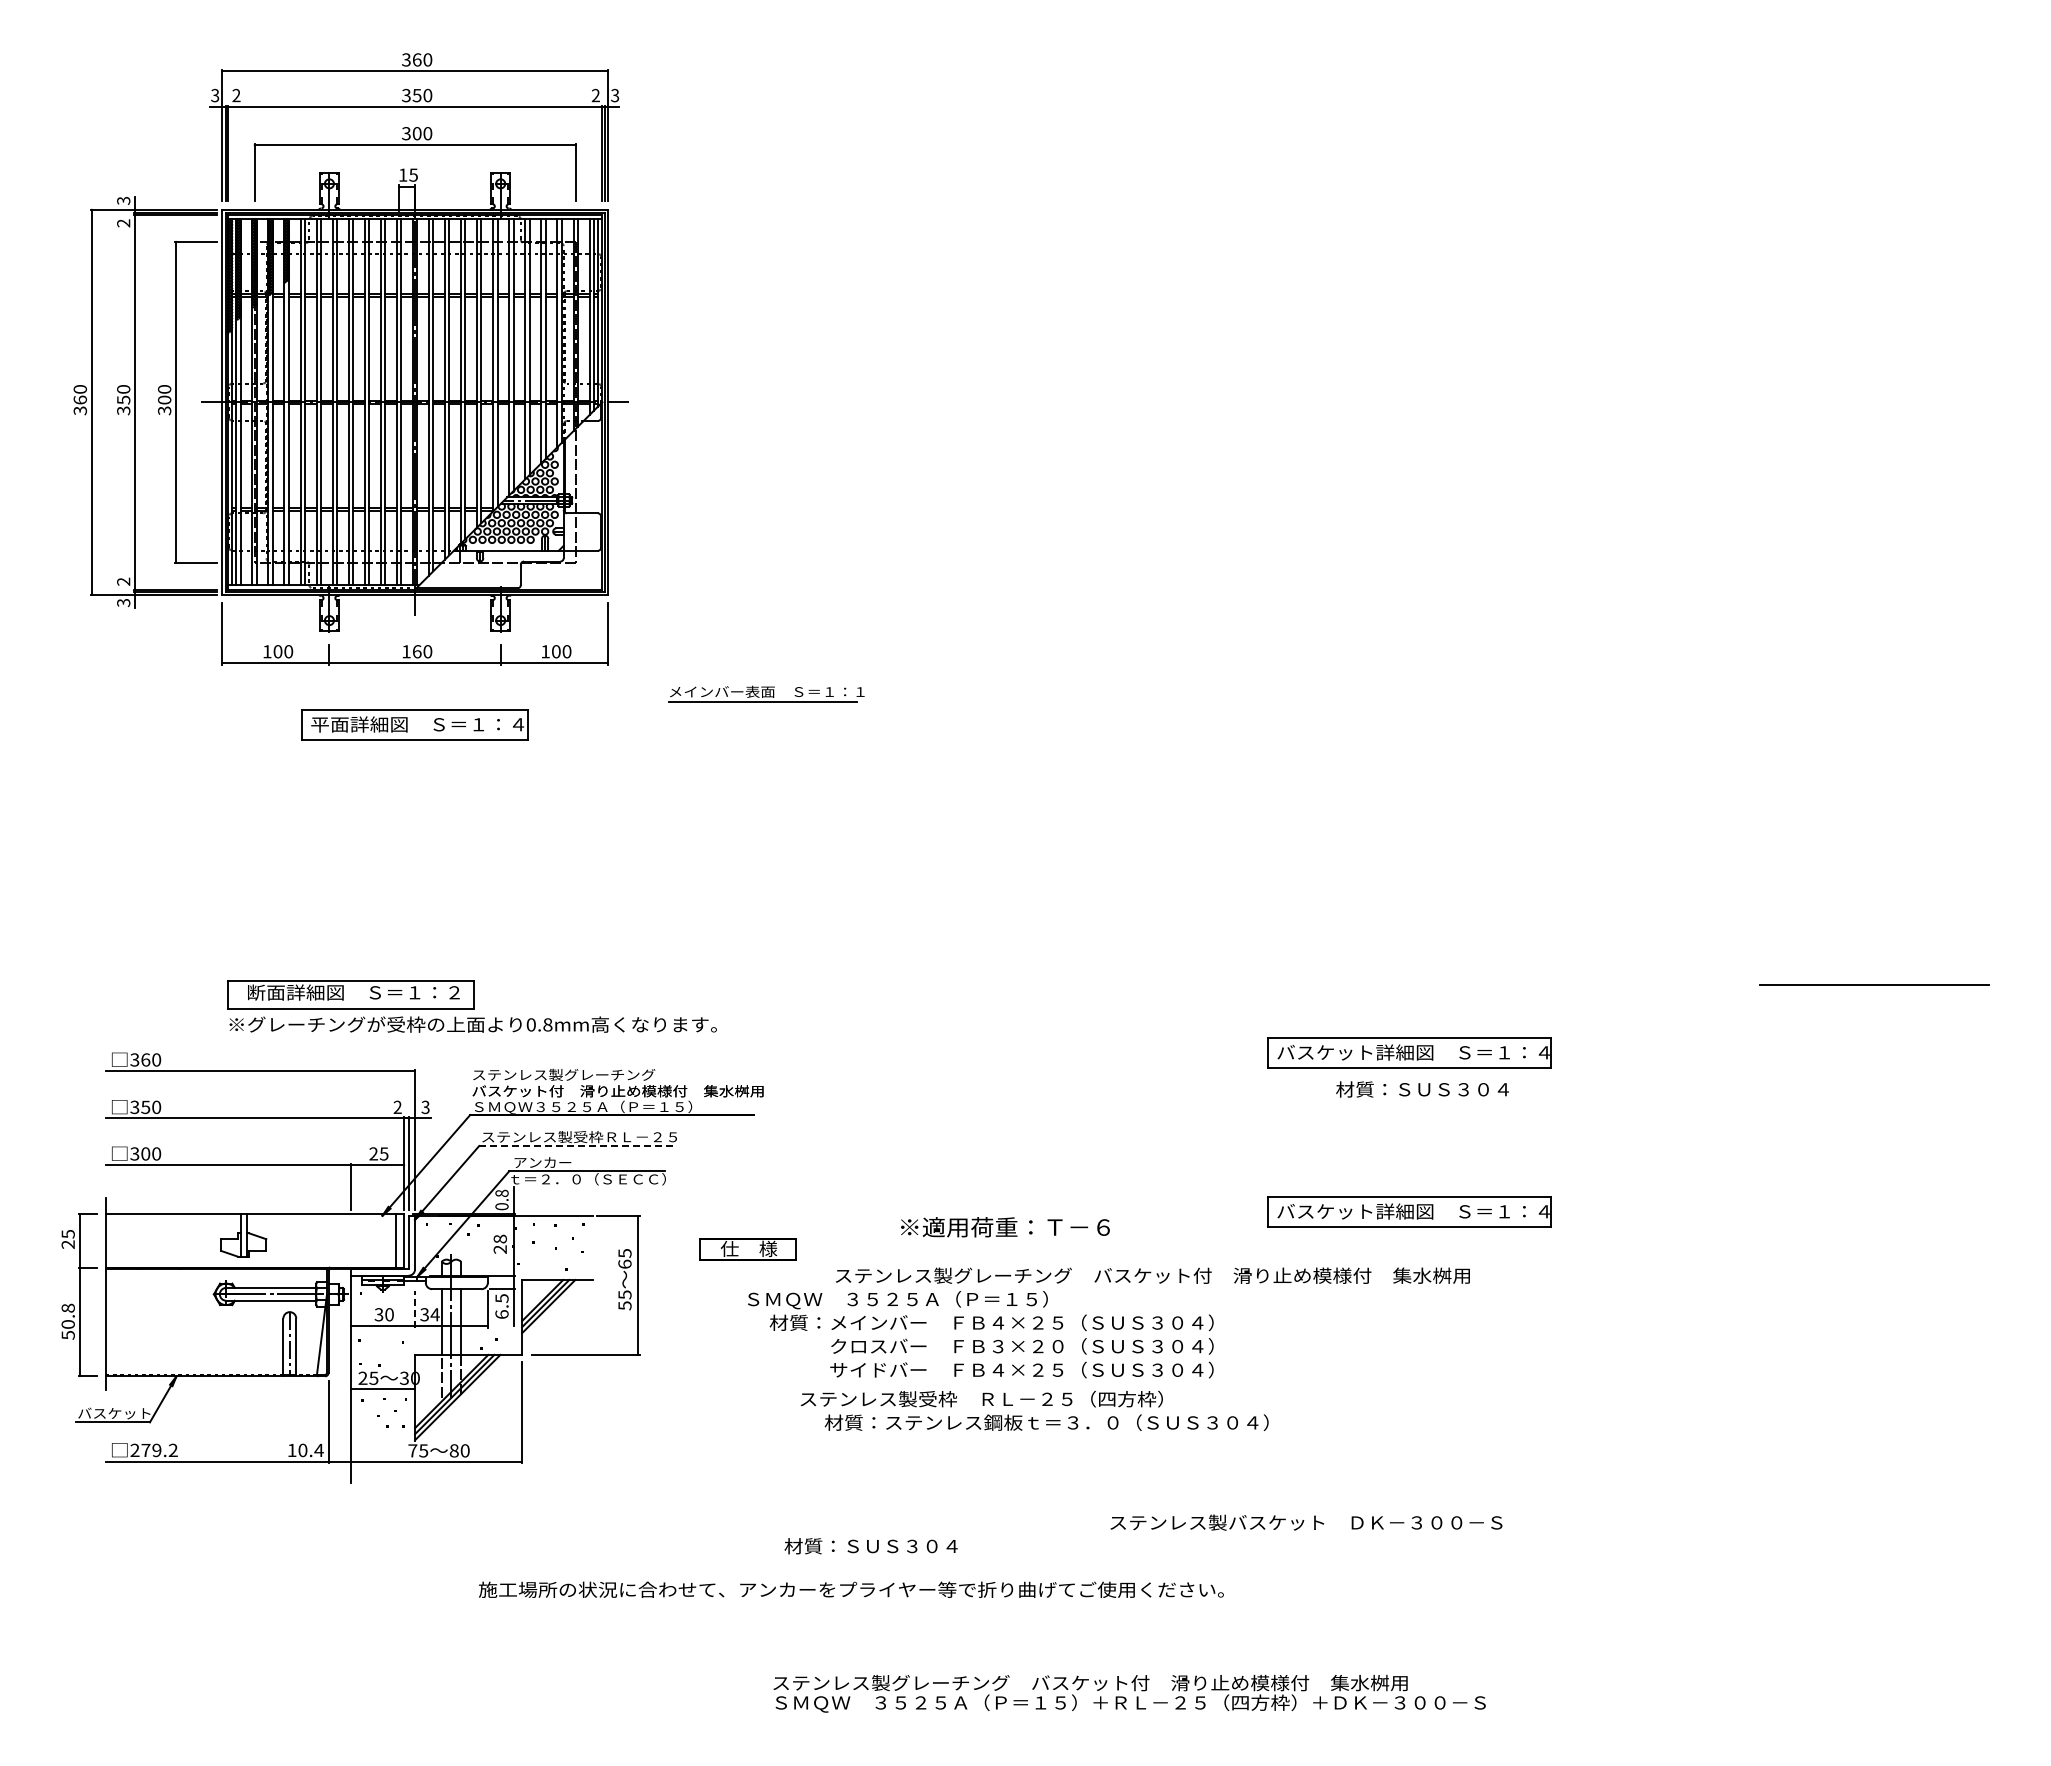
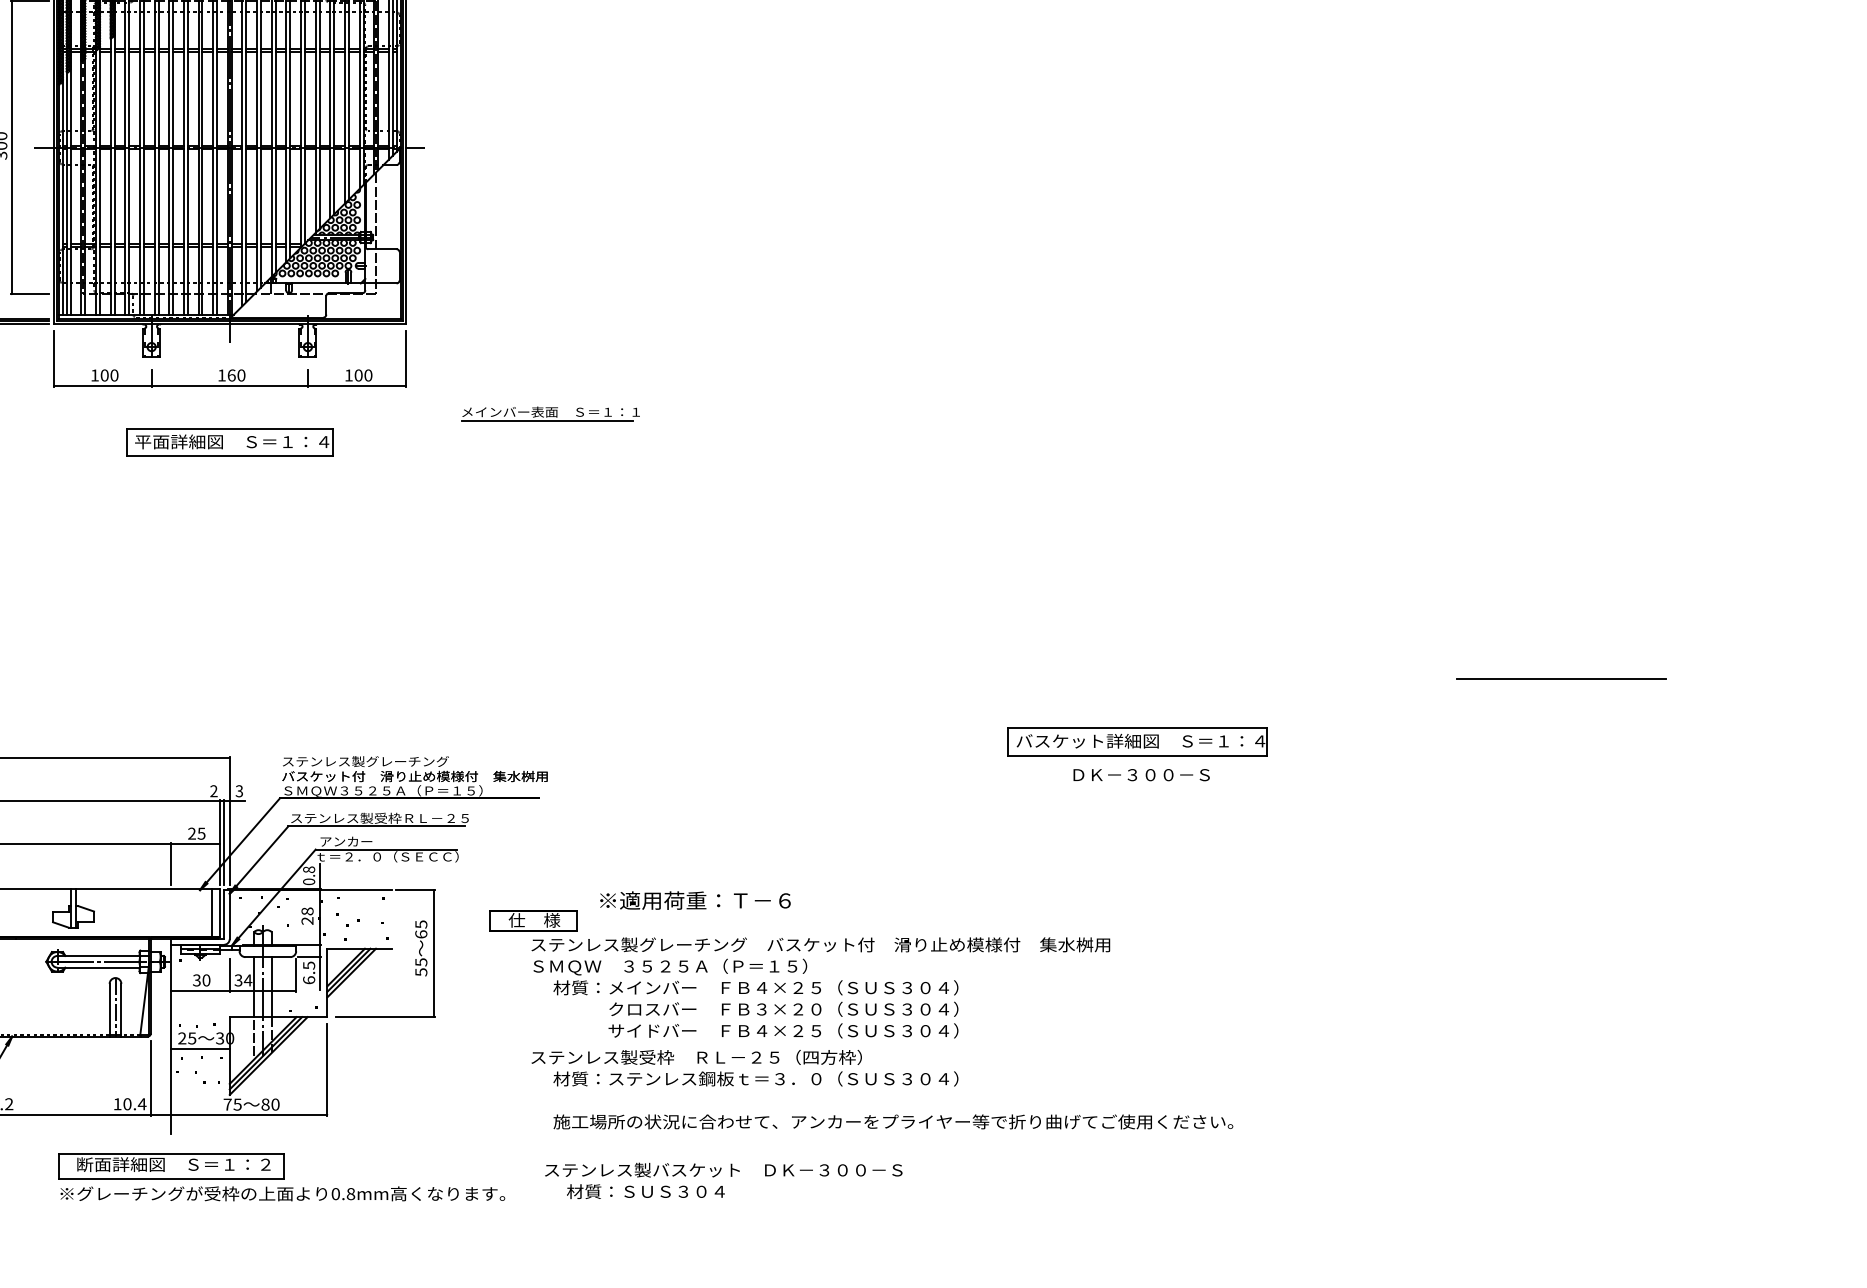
part: (471, 1006) -> (281, 1177), moved
text: (1422, 1089) -> (1148, 774), 材質：ＳＵＳ３０４ -> ＤＫ－３００－Ｓ
line: (576, 1146) -> (377, 826), dashed -> solid
part: (1409, 1211) -> (1137, 886), removed
text: (1005, 1227) -> (695, 900), moved
text: (1152, 1275) -> (820, 944), moved
line: (415, 1308) -> (230, 974), dashed -> solid
text: (1034, 1410) -> (744, 1067), moved
text: (1306, 1522) -> (723, 1169), moved
text: (851, 1589) -> (893, 1121), moved

